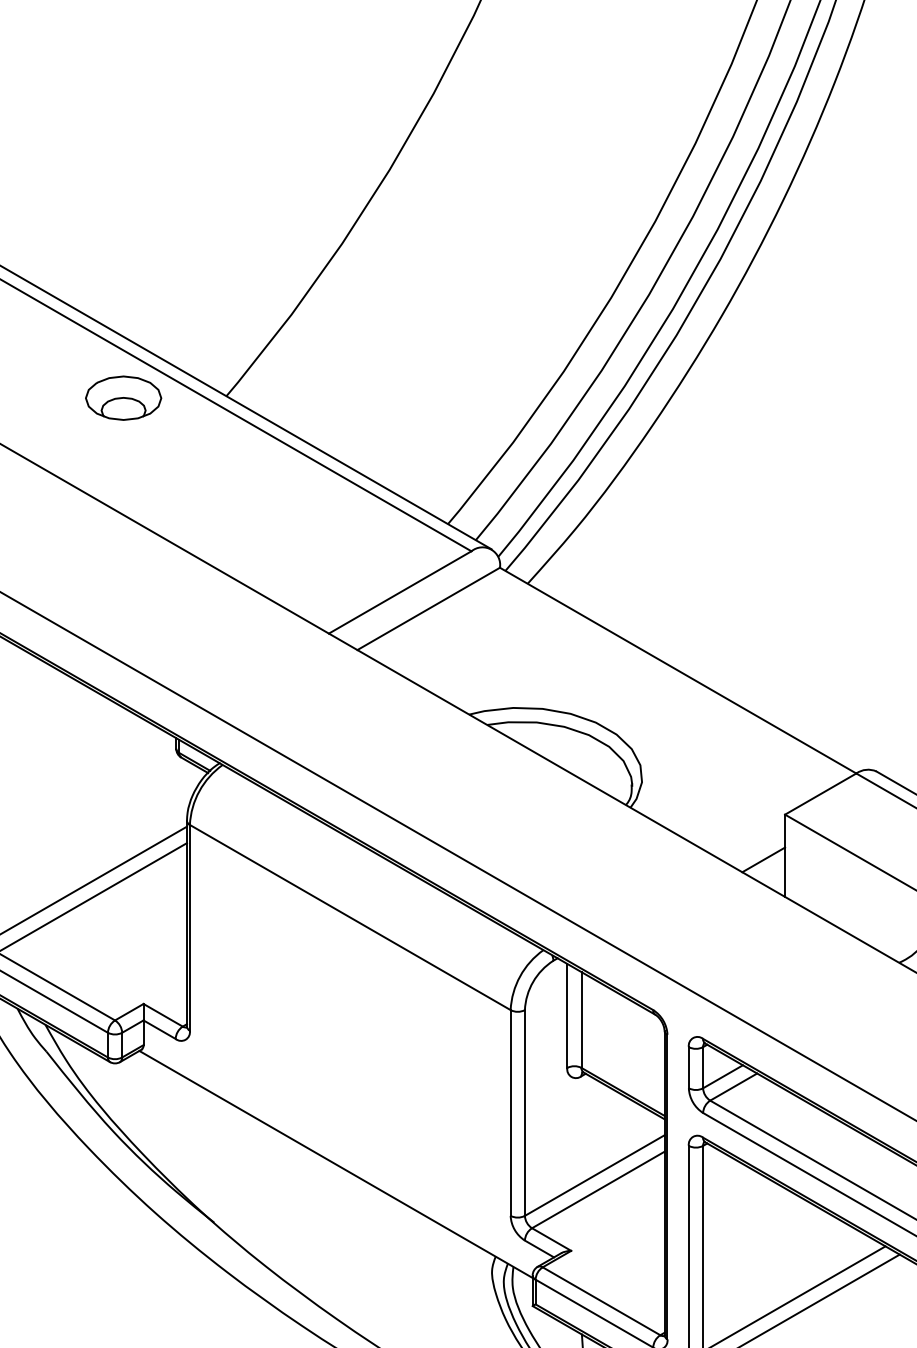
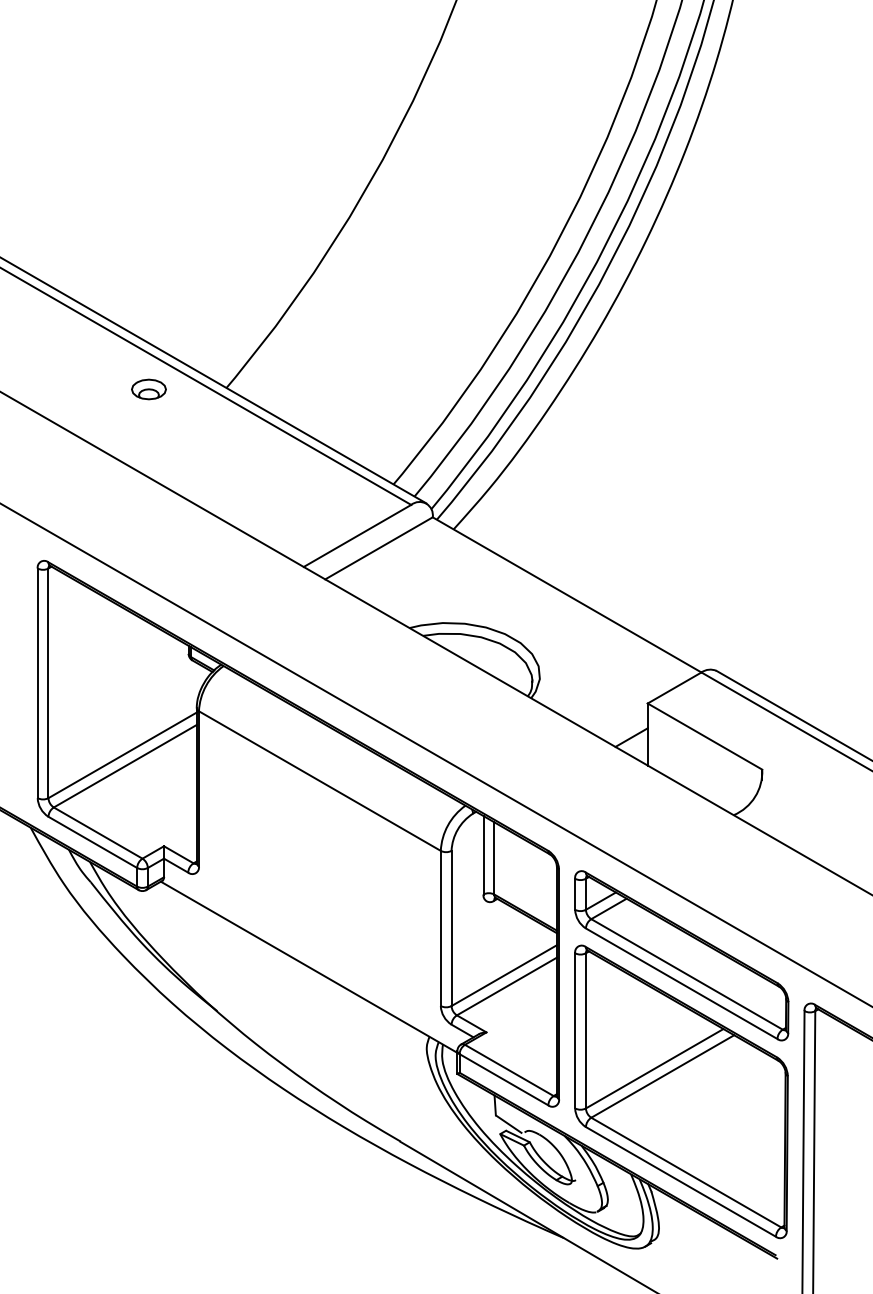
part: (122, 398) -> (148, 389), size x0.6

